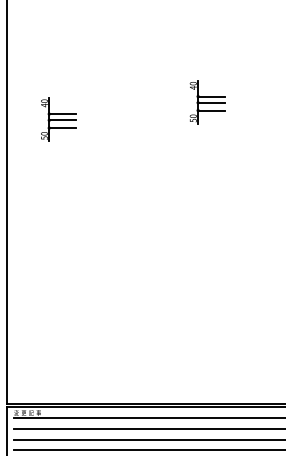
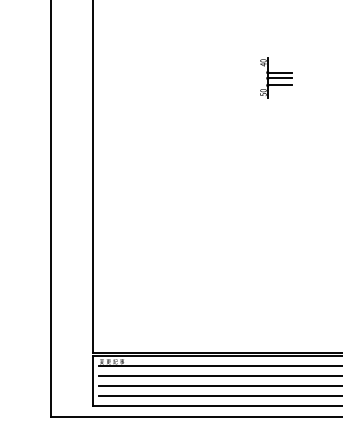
part: (58, 119) -> (140, 93), removed

